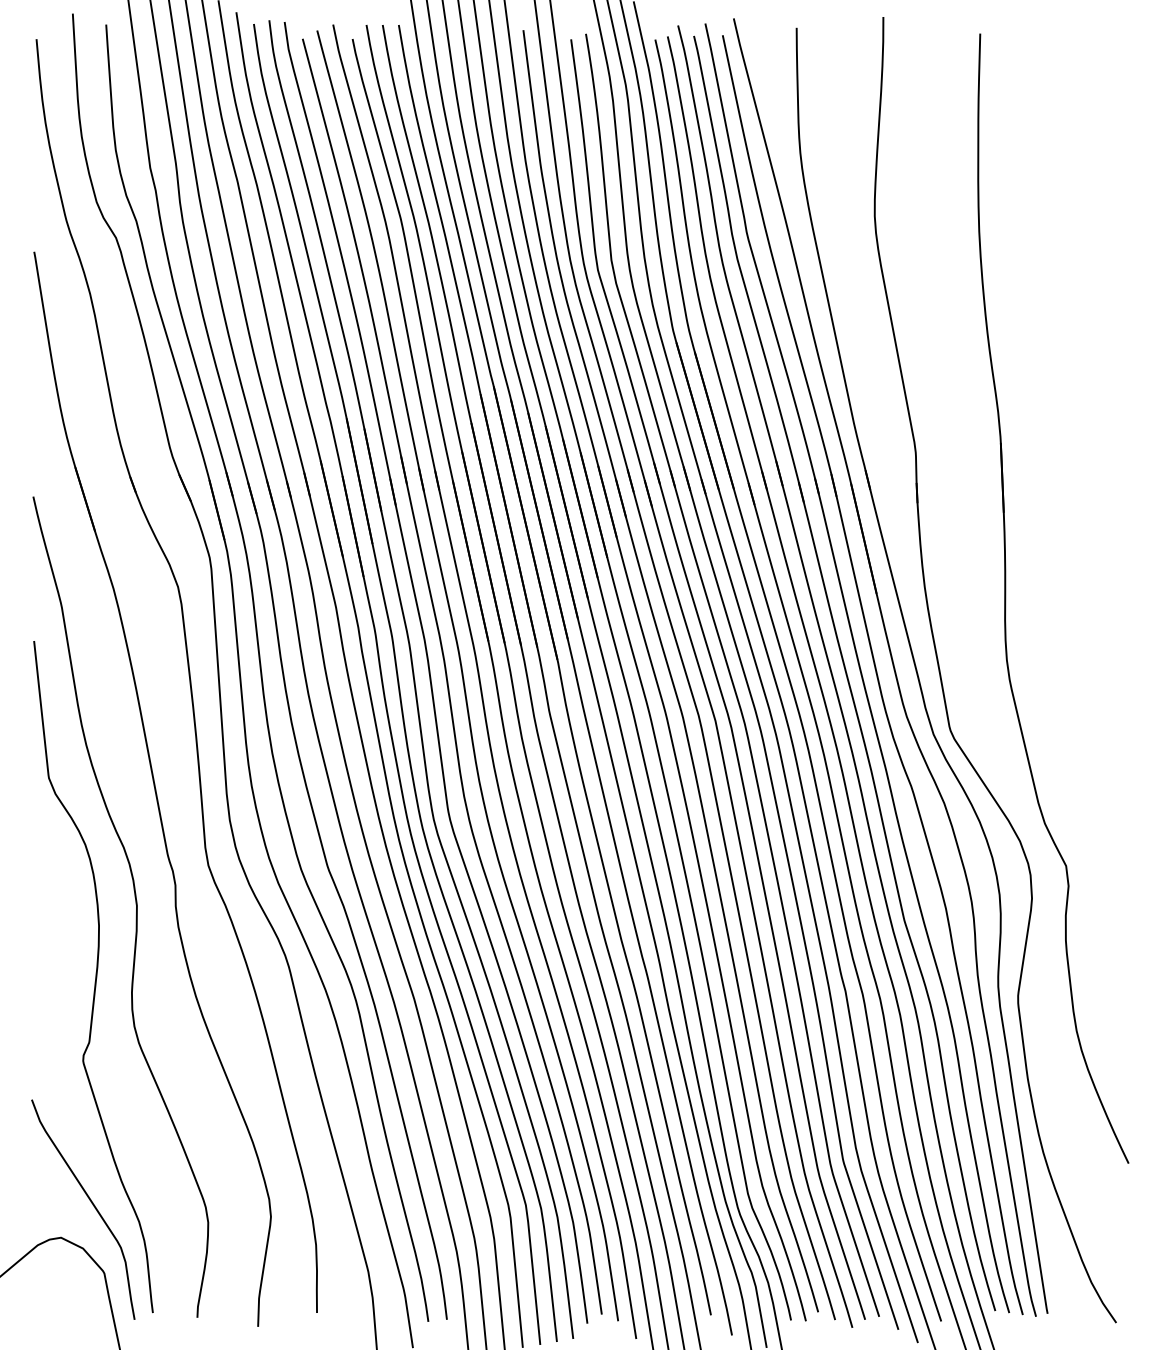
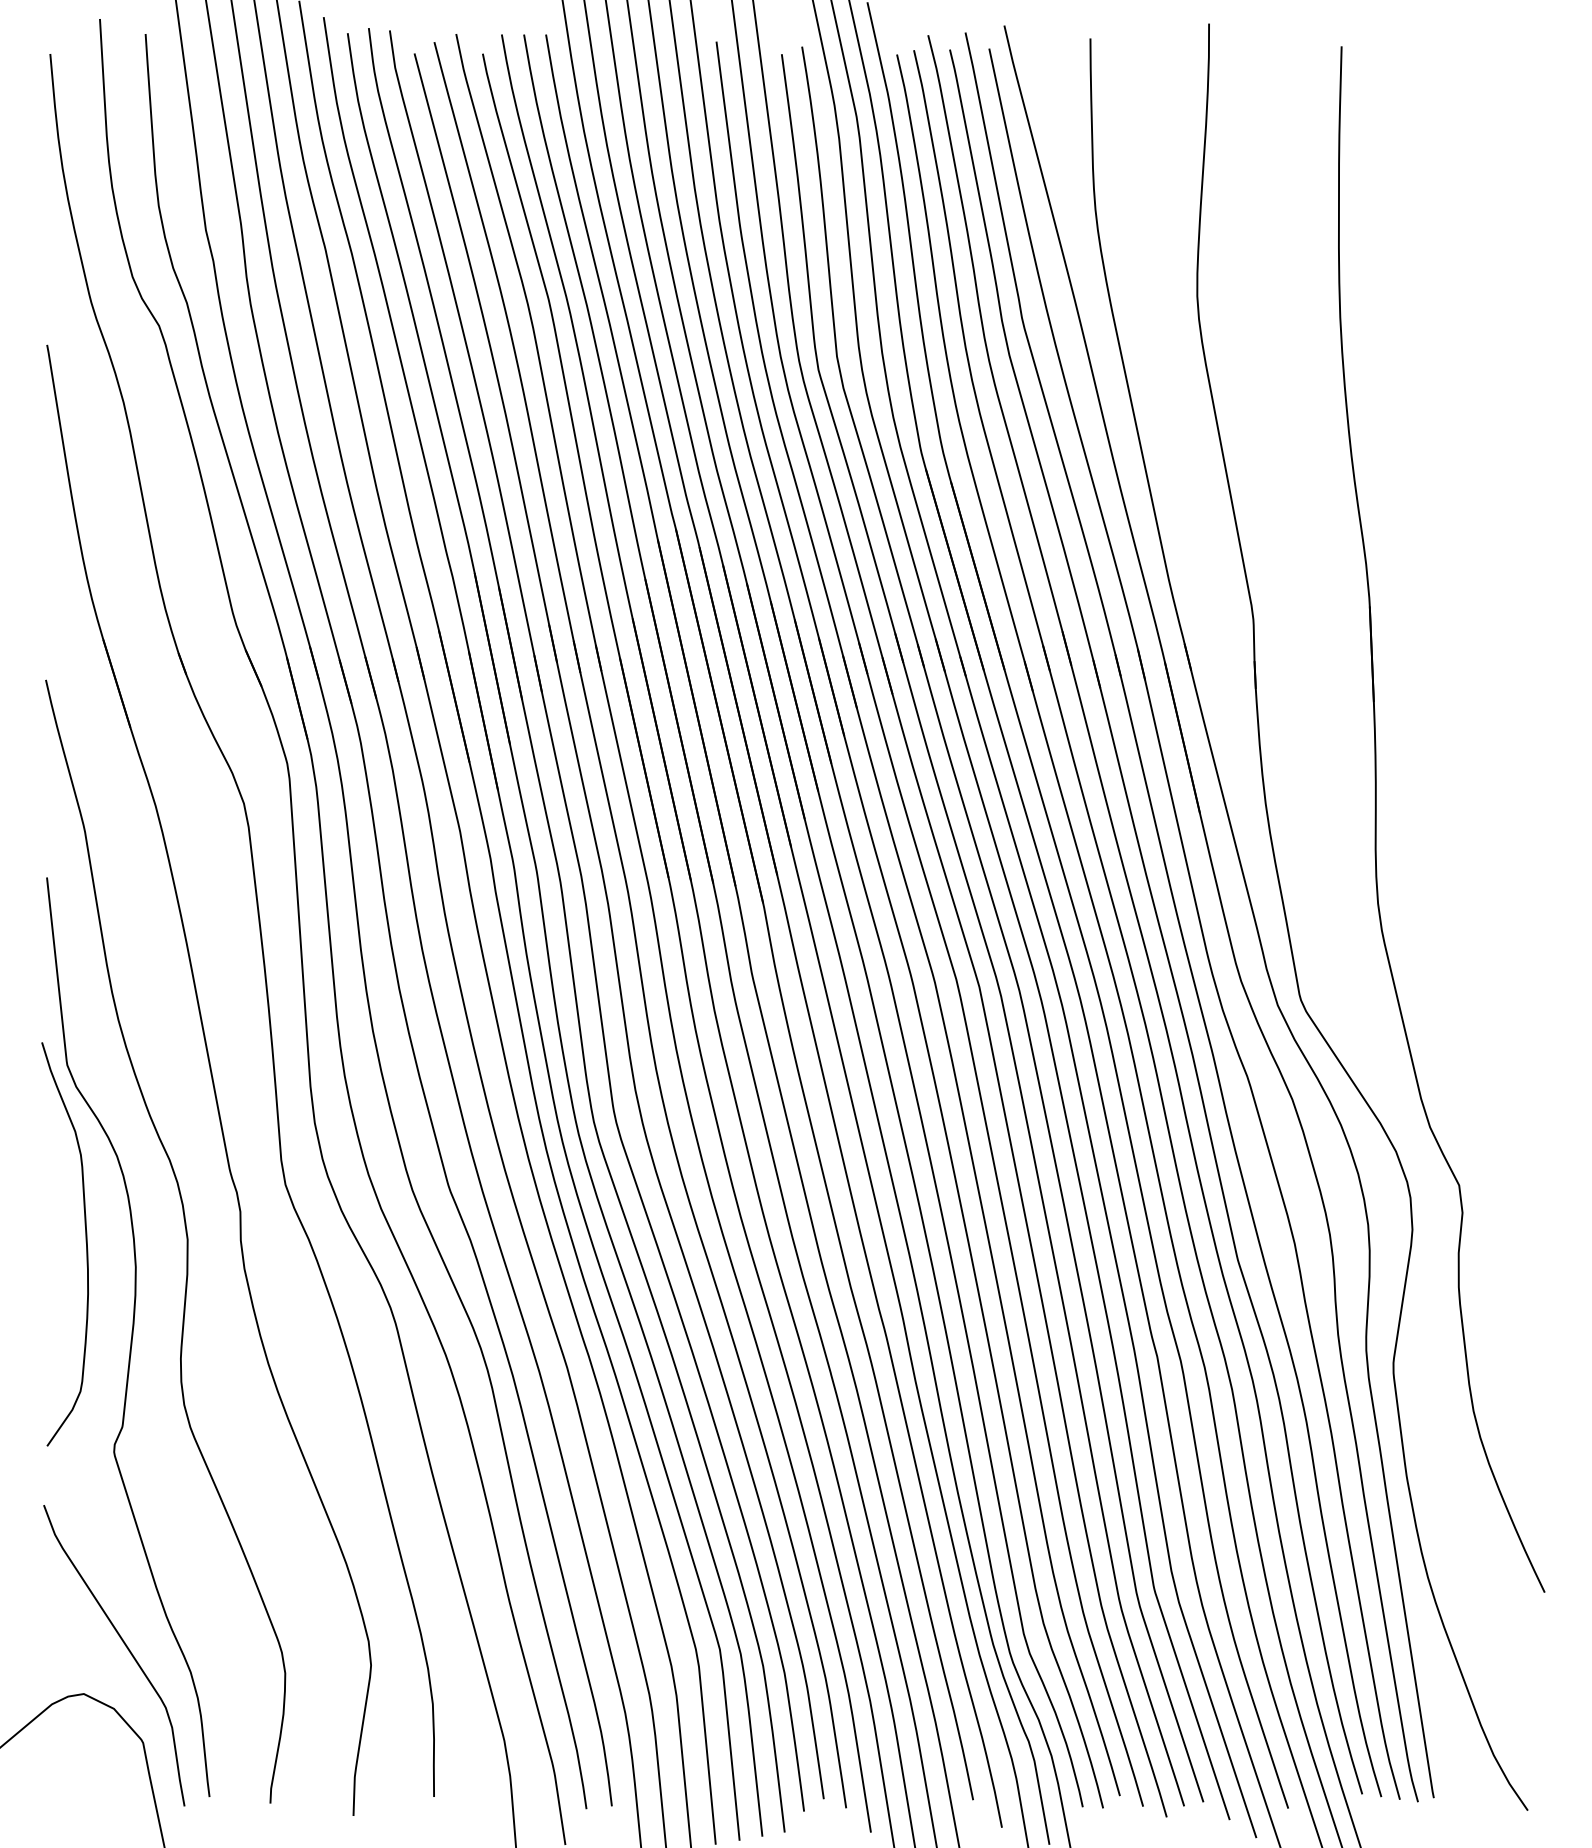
curve: (62, 907) -> (85, 1242), added

